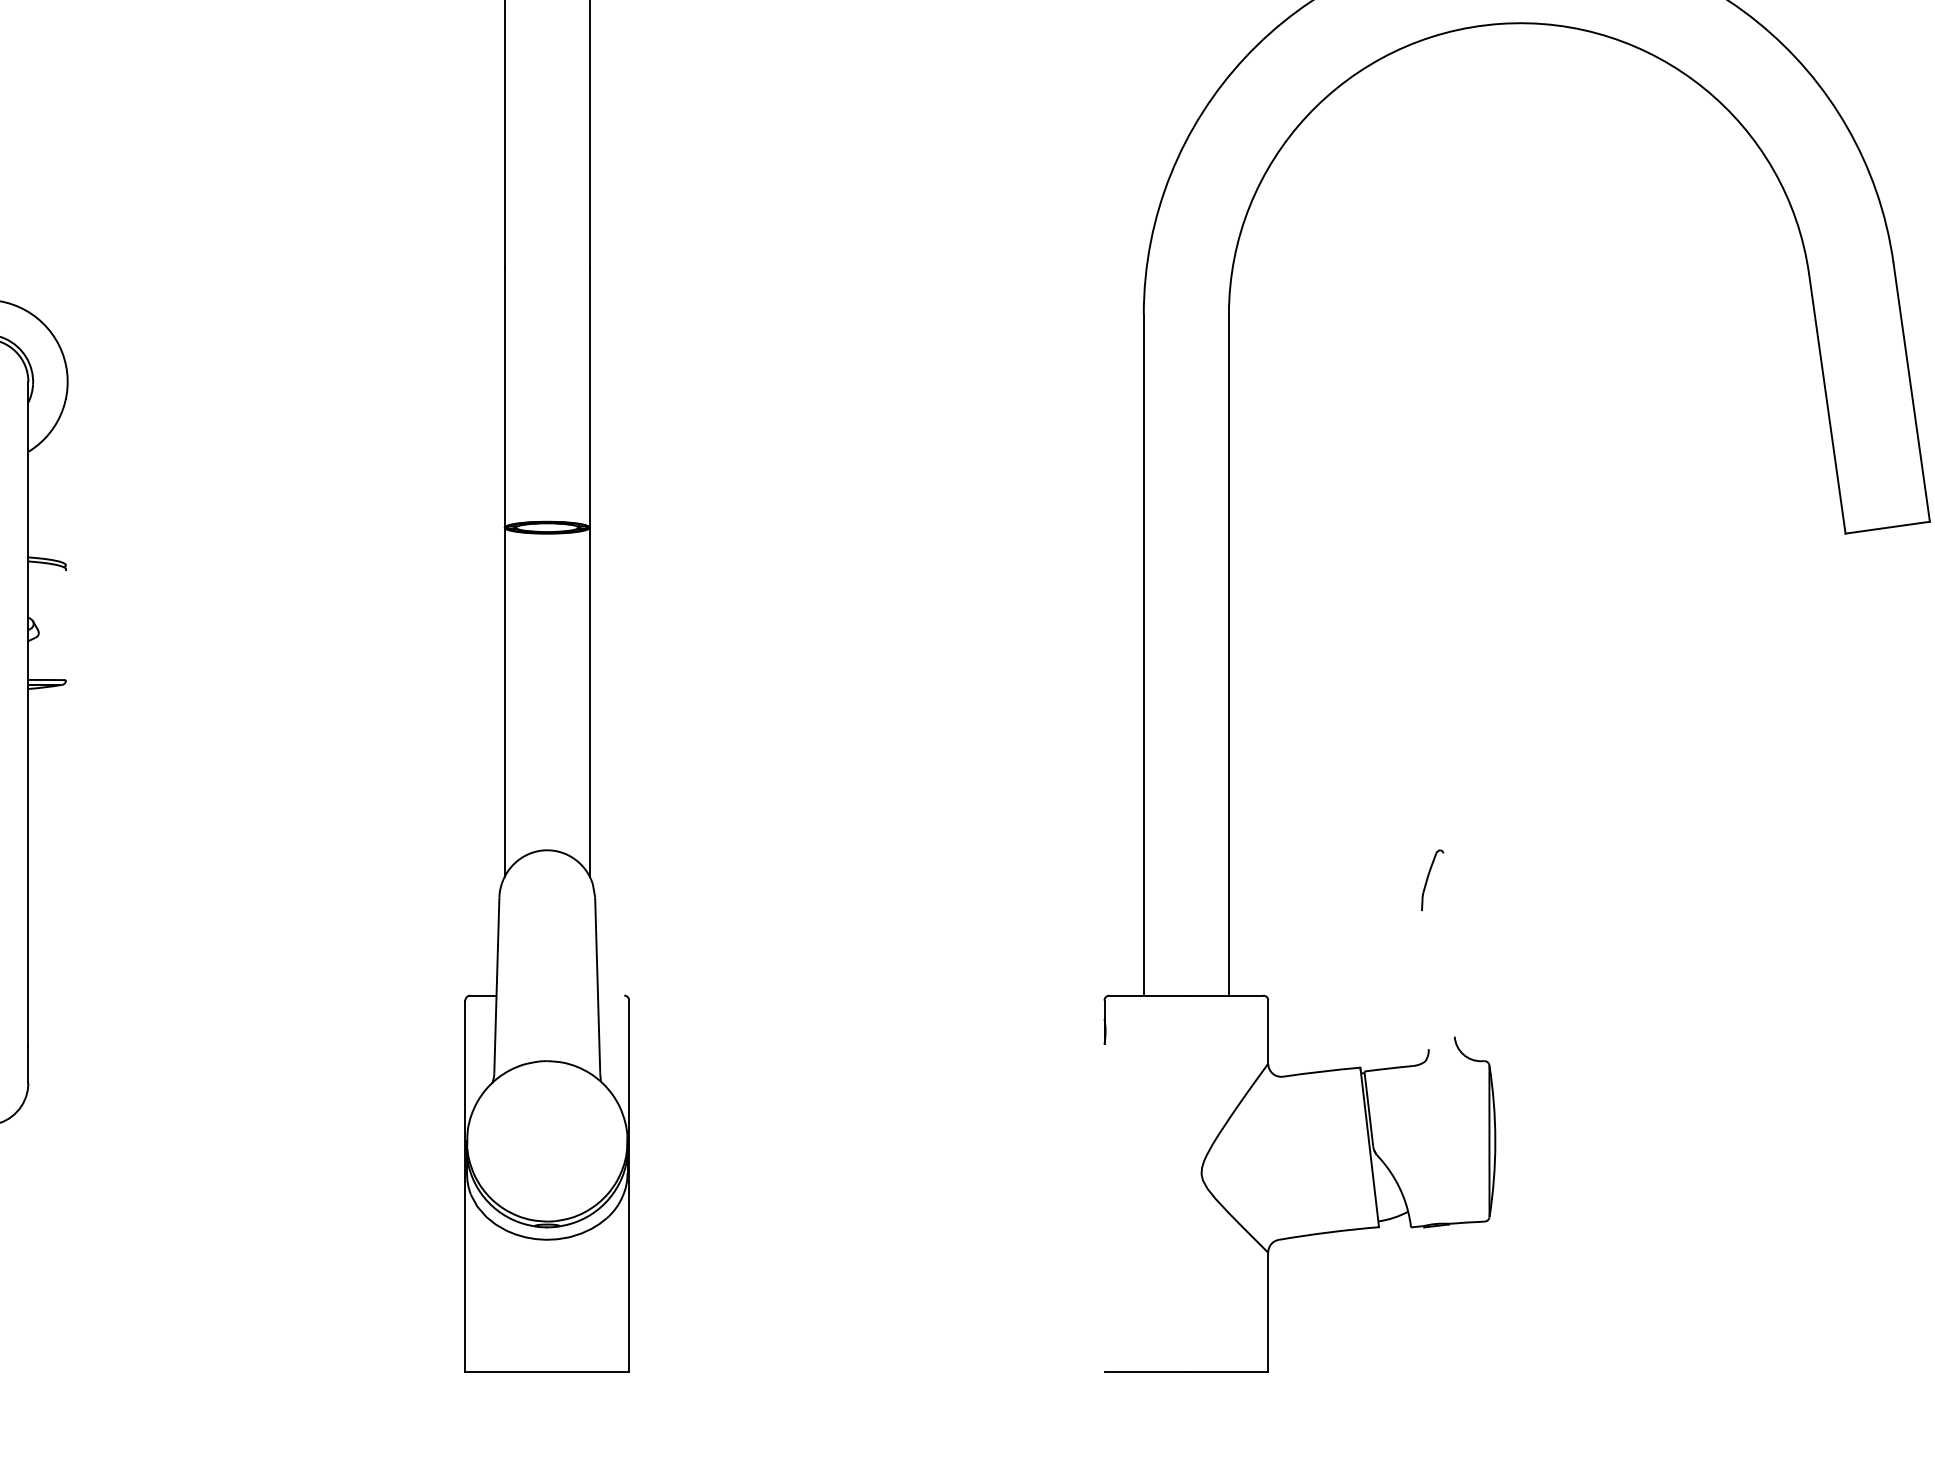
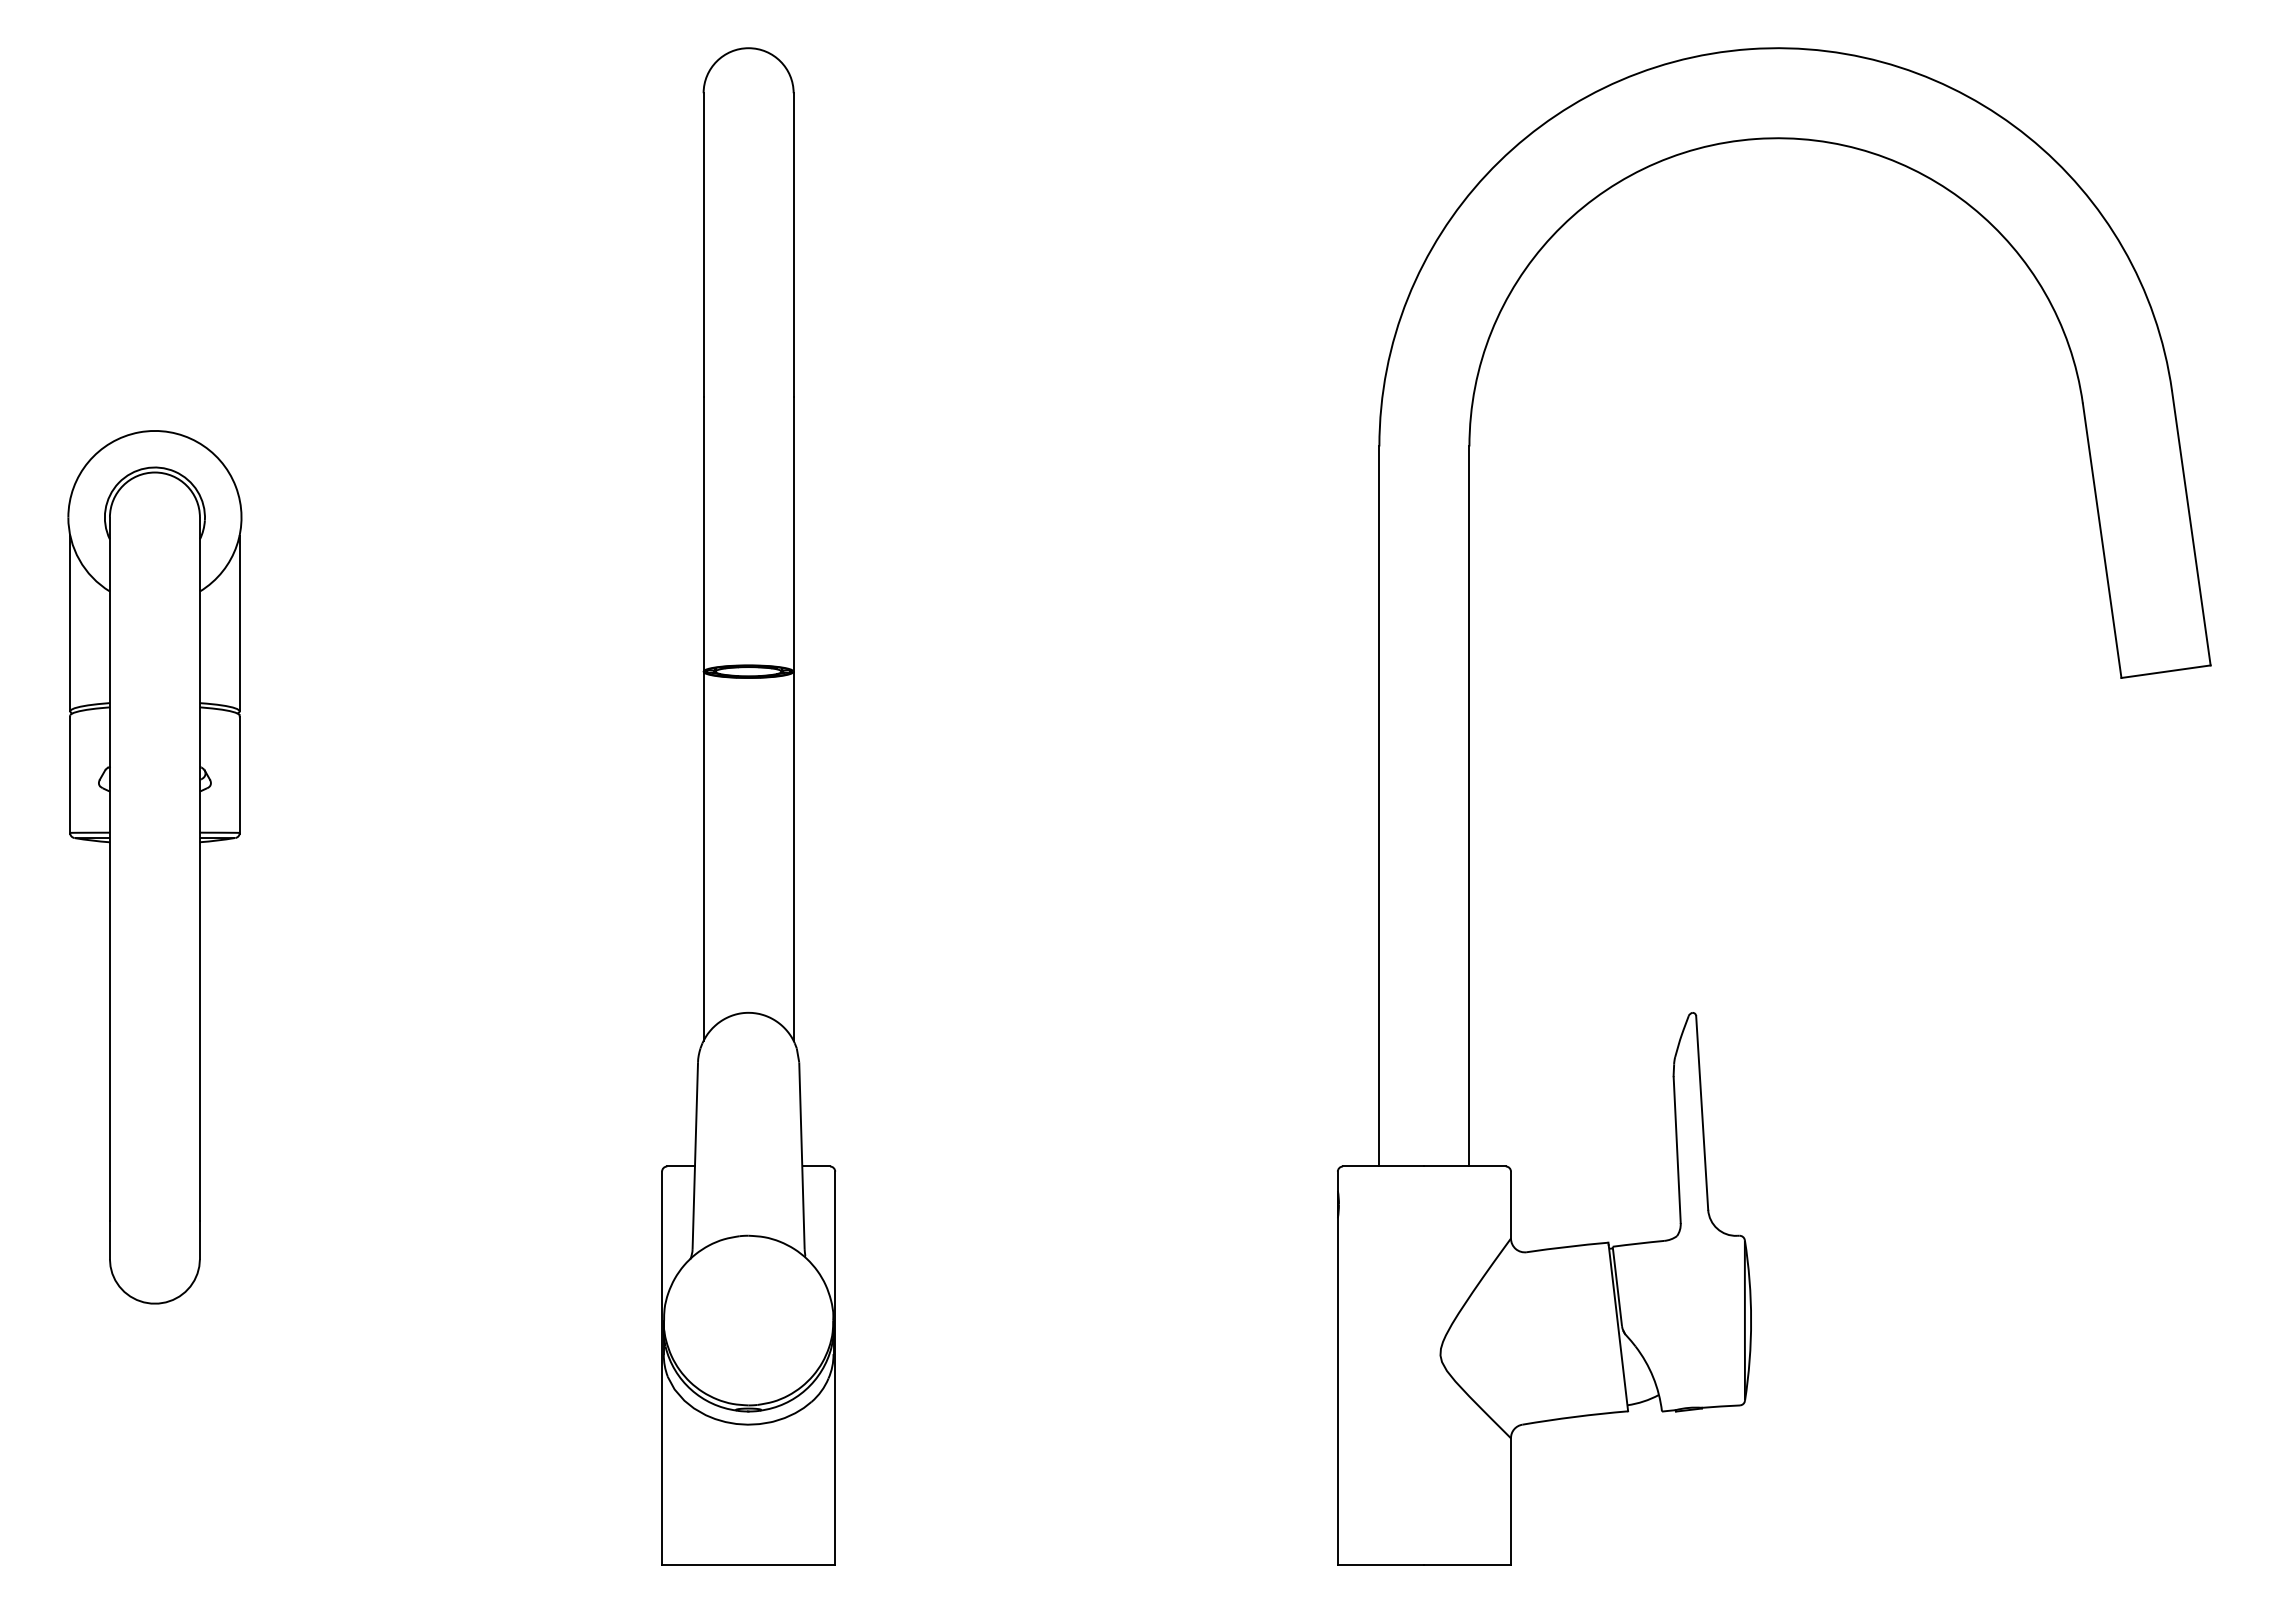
line: (65, 482) -> (239, 623), added
line: (65, 624) -> (239, 774), added
line: (1449, 944) -> (1702, 1112), added
line: (1424, 980) -> (1676, 1150), added
line: (611, 995) -> (816, 1166), added
line: (1104, 1208) -> (1337, 1391), added

